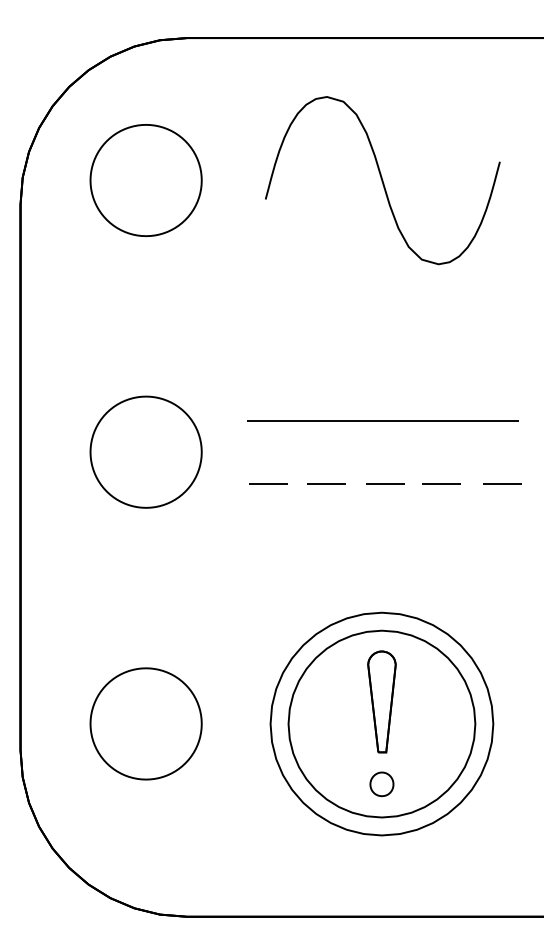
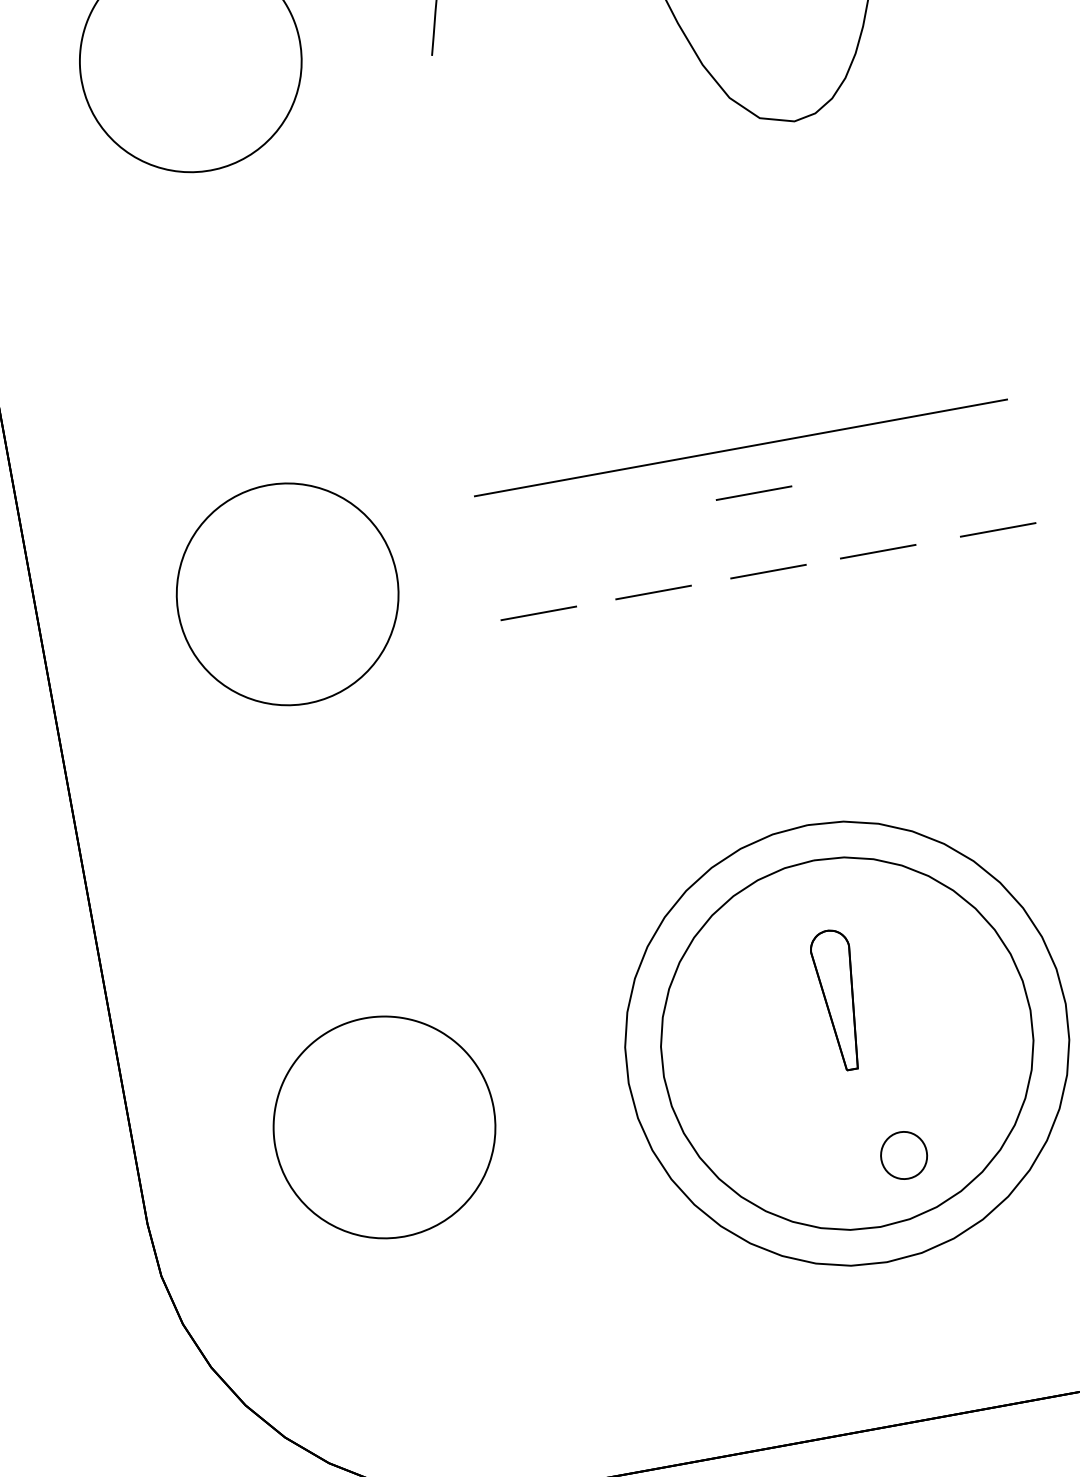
line: (385, 443) -> (754, 491), added
part: (381, 701) -> (838, 999), size x0.7
part: (381, 784) -> (903, 1155), moved

